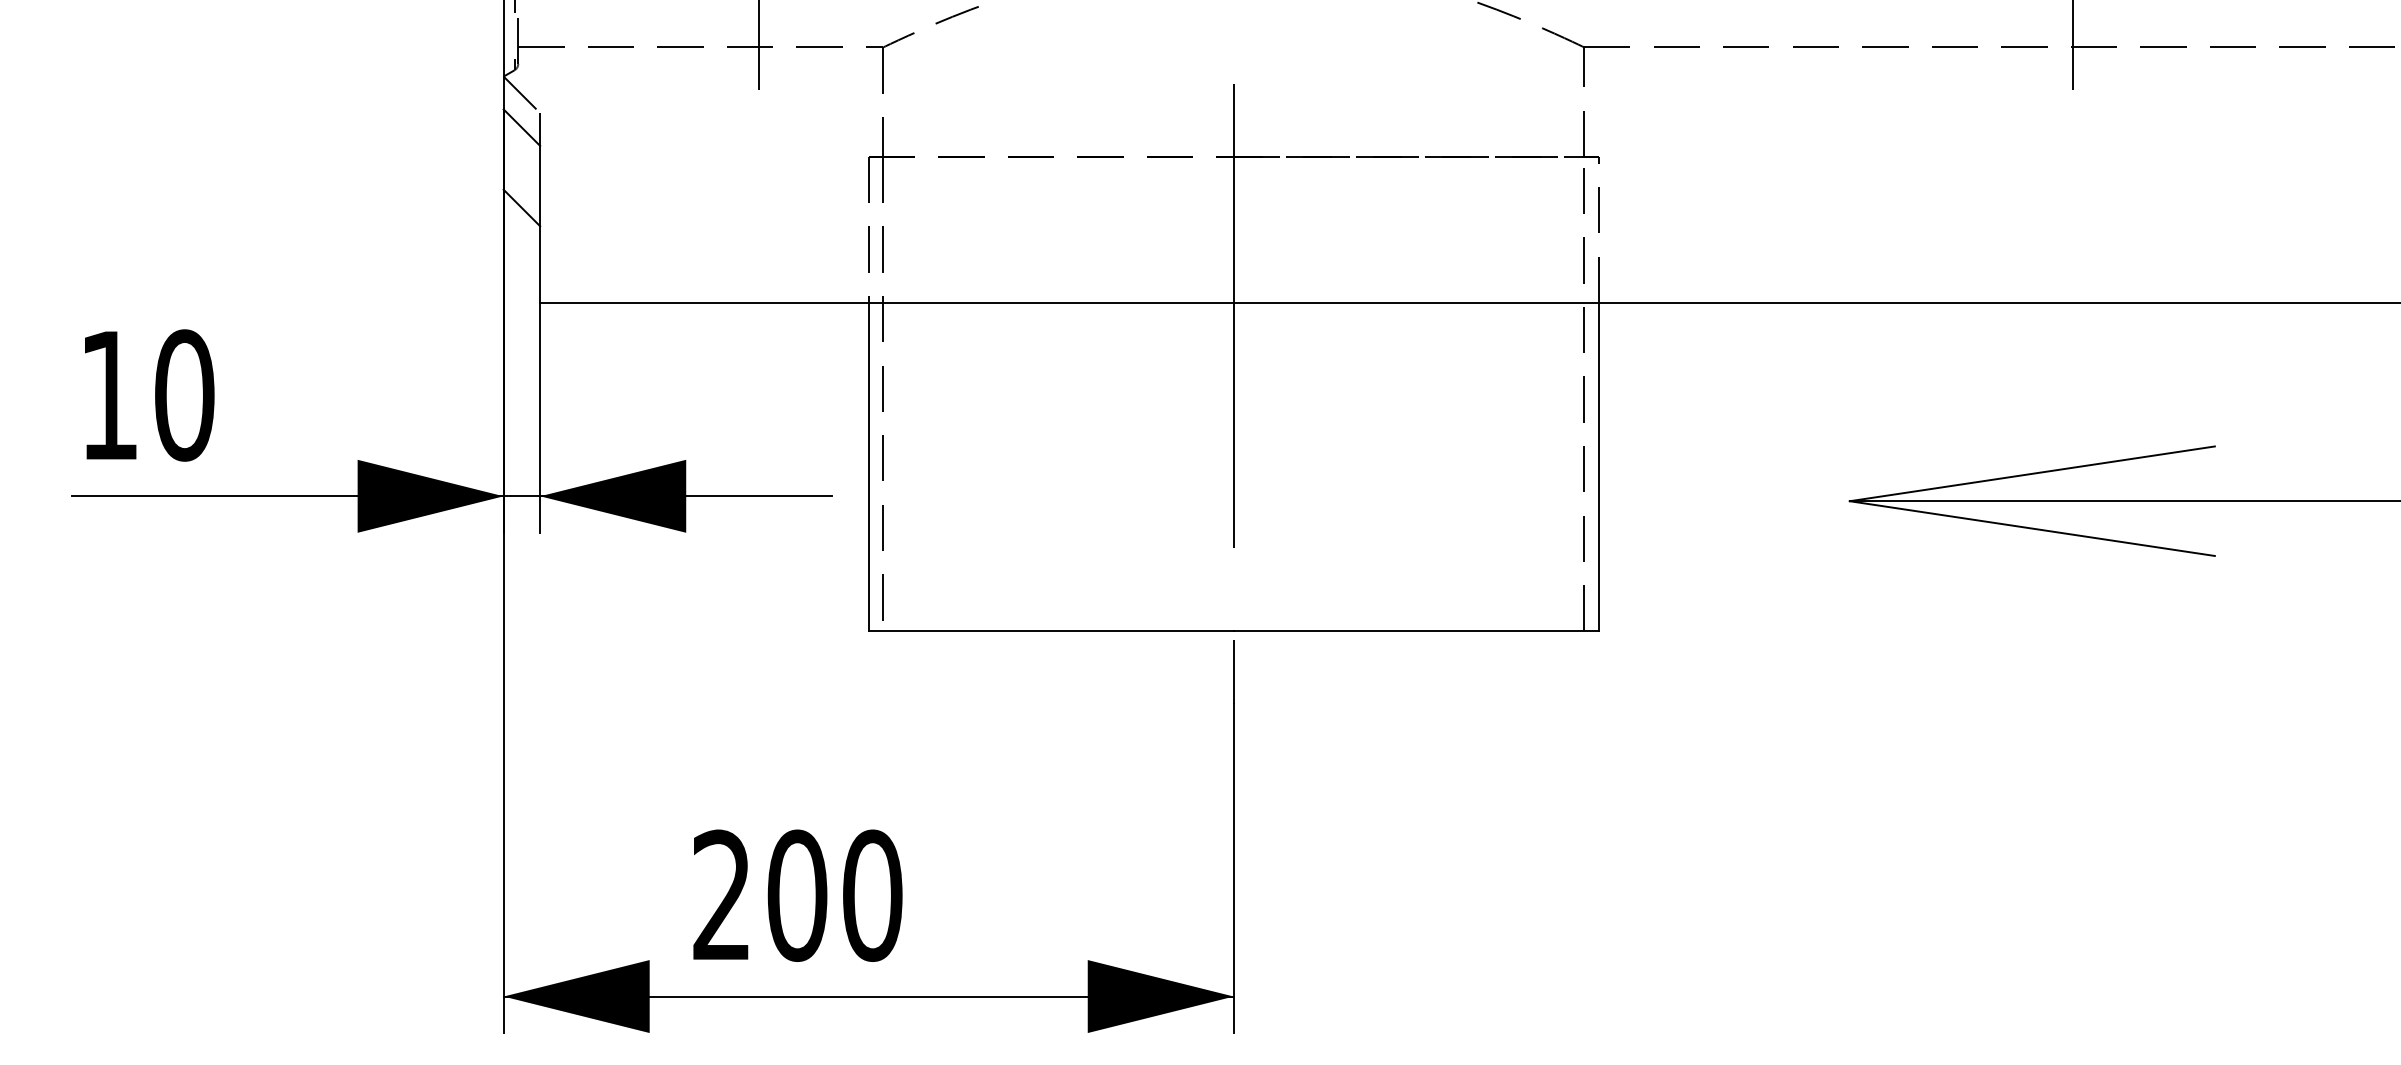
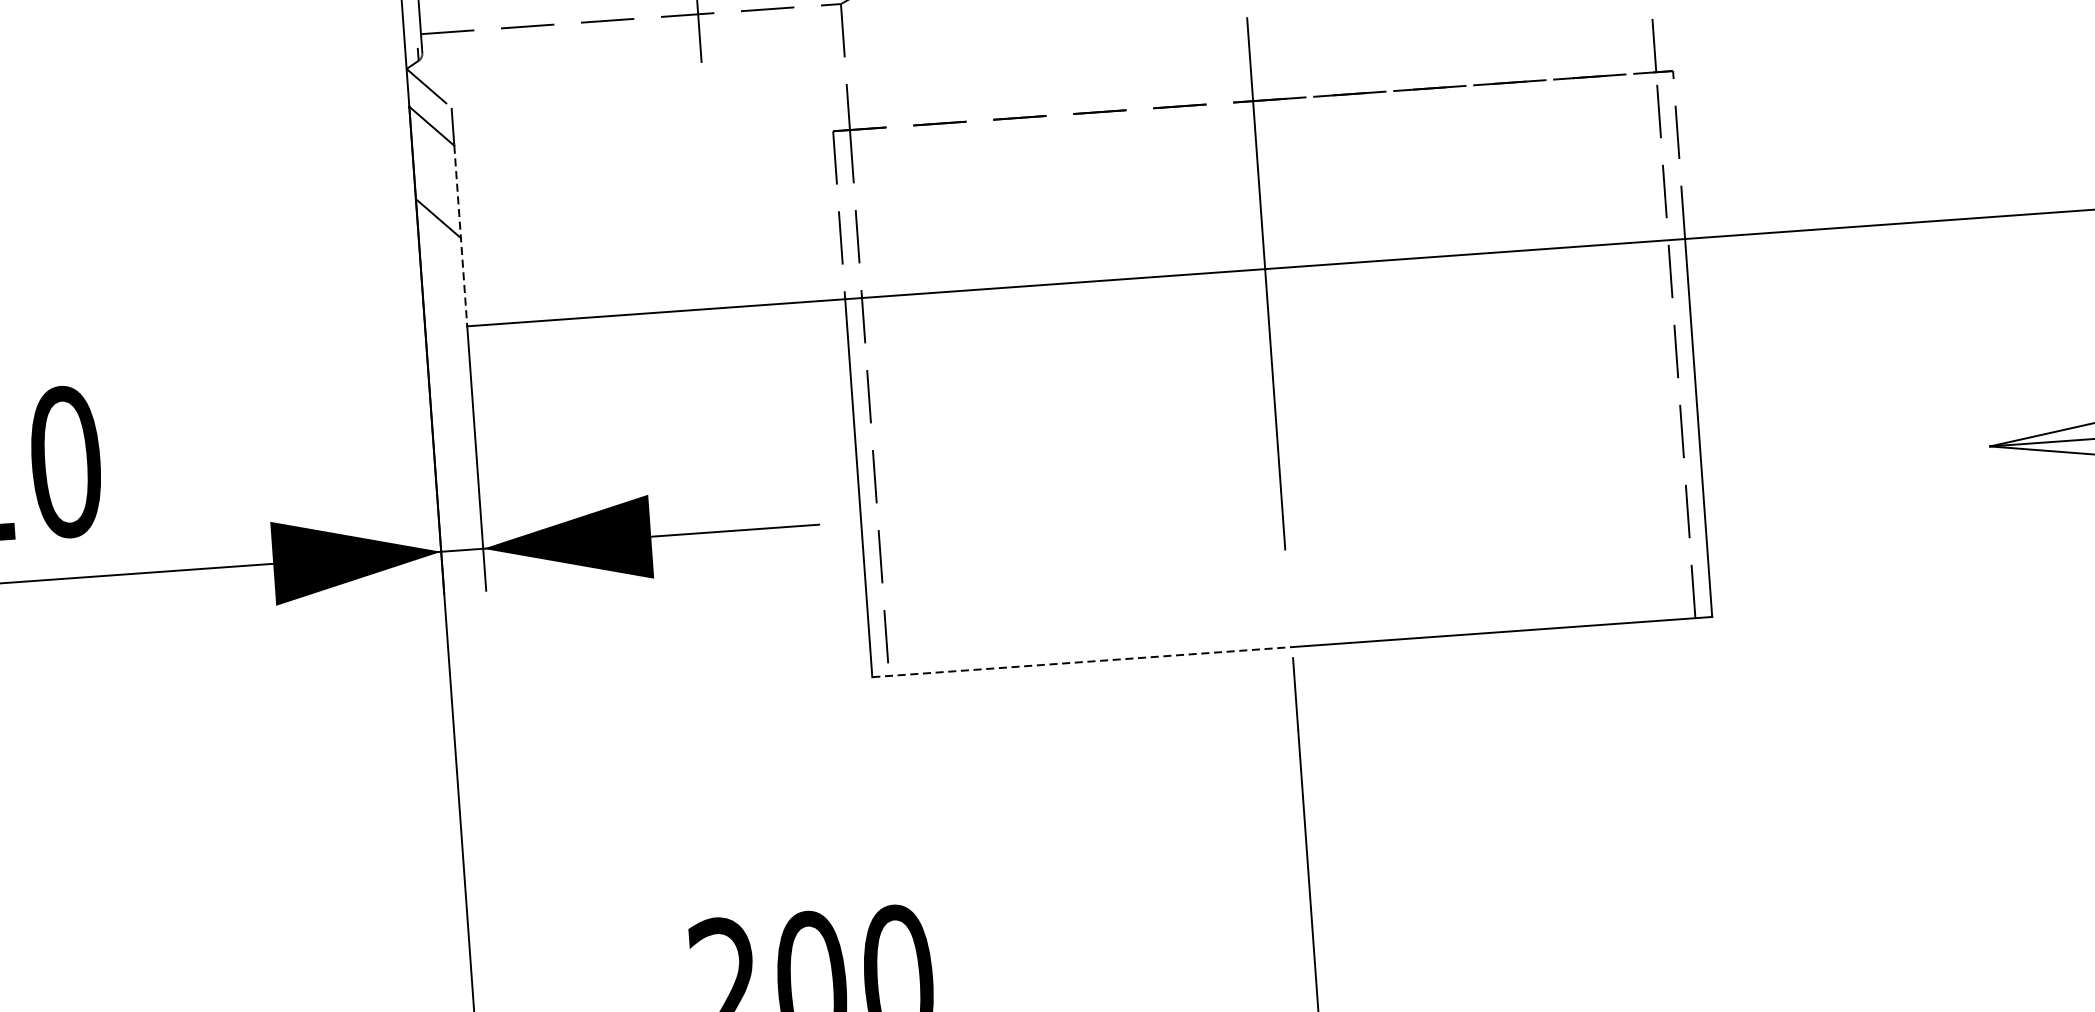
line: (540, 224) -> (461, 236), solid -> dashed
line: (1051, 631) -> (1082, 662), solid -> dashed

